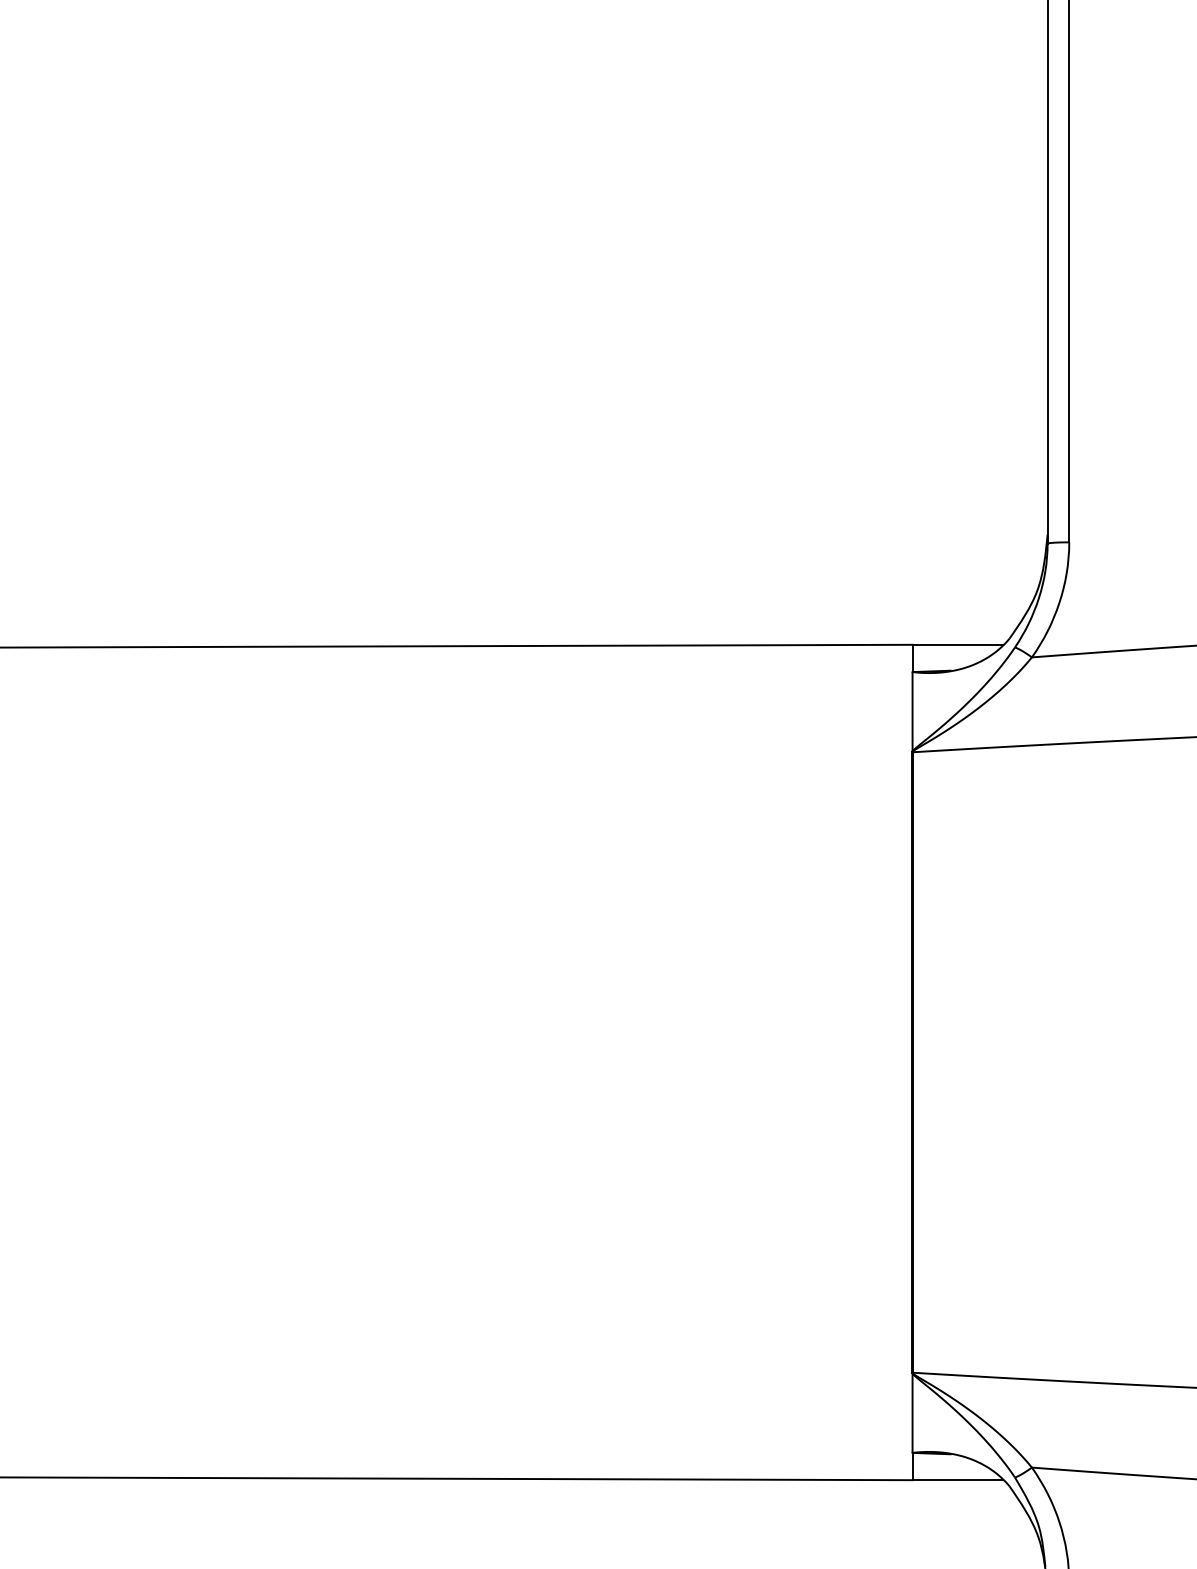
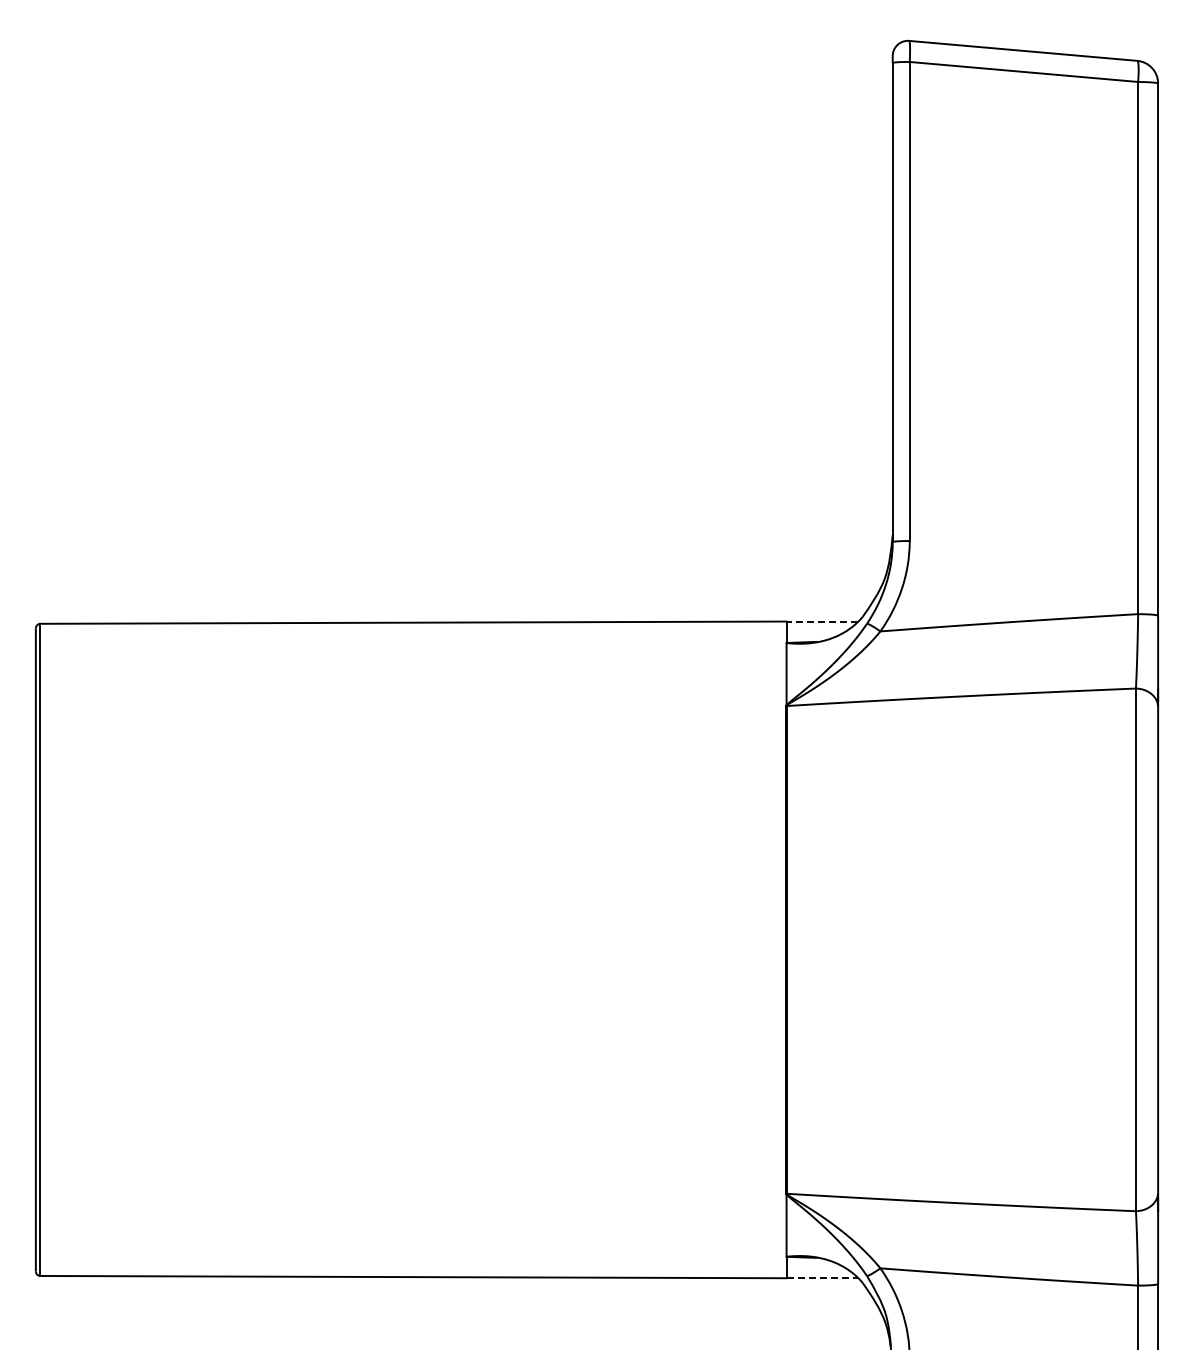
line: (958, 644) -> (822, 621), solid -> dashed
line: (958, 1480) -> (822, 1278), solid -> dashed

